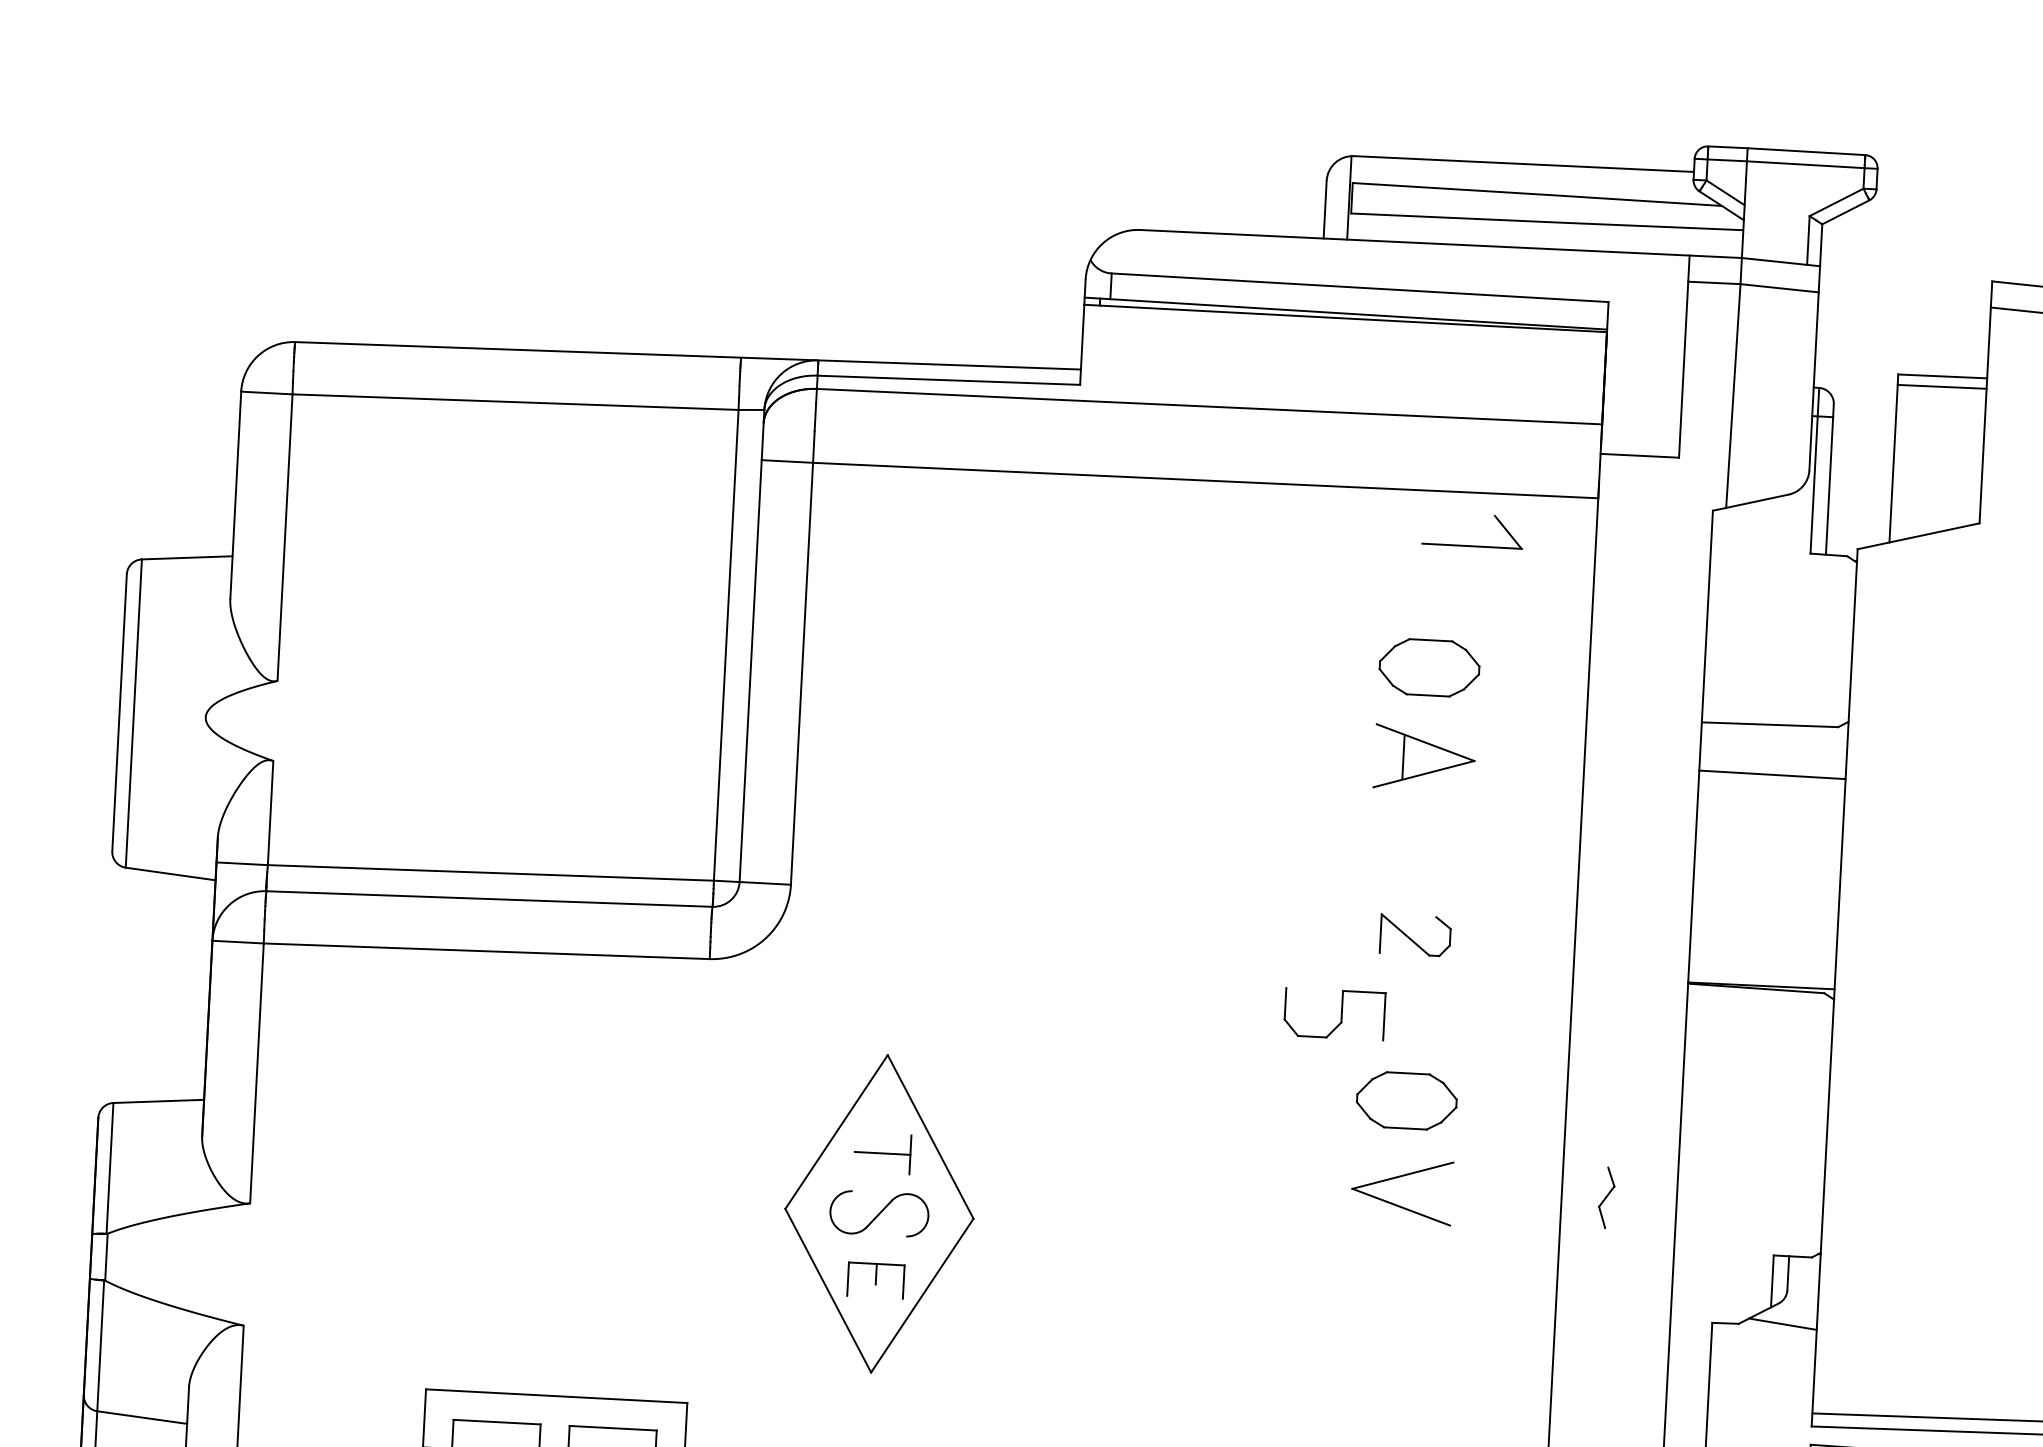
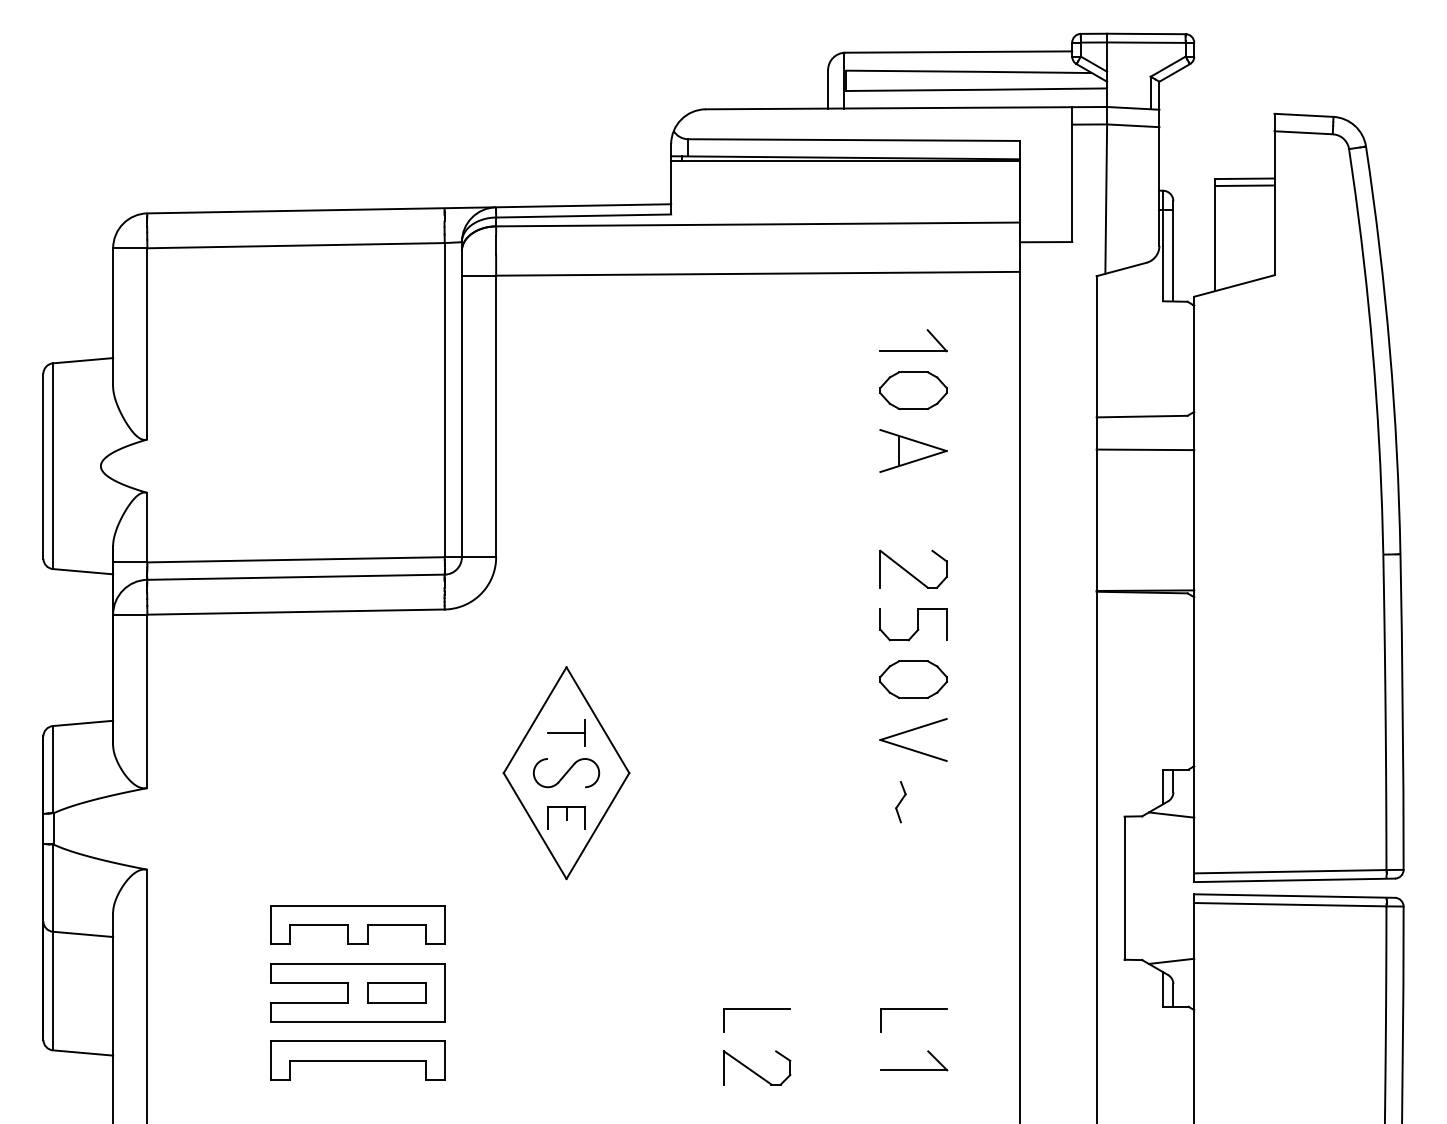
part: (1471, 545) -> (913, 350), moved
part: (1415, 934) -> (913, 568), size x1.43
part: (1334, 1014) -> (913, 624), moved
part: (1606, 1198) -> (900, 802), moved

